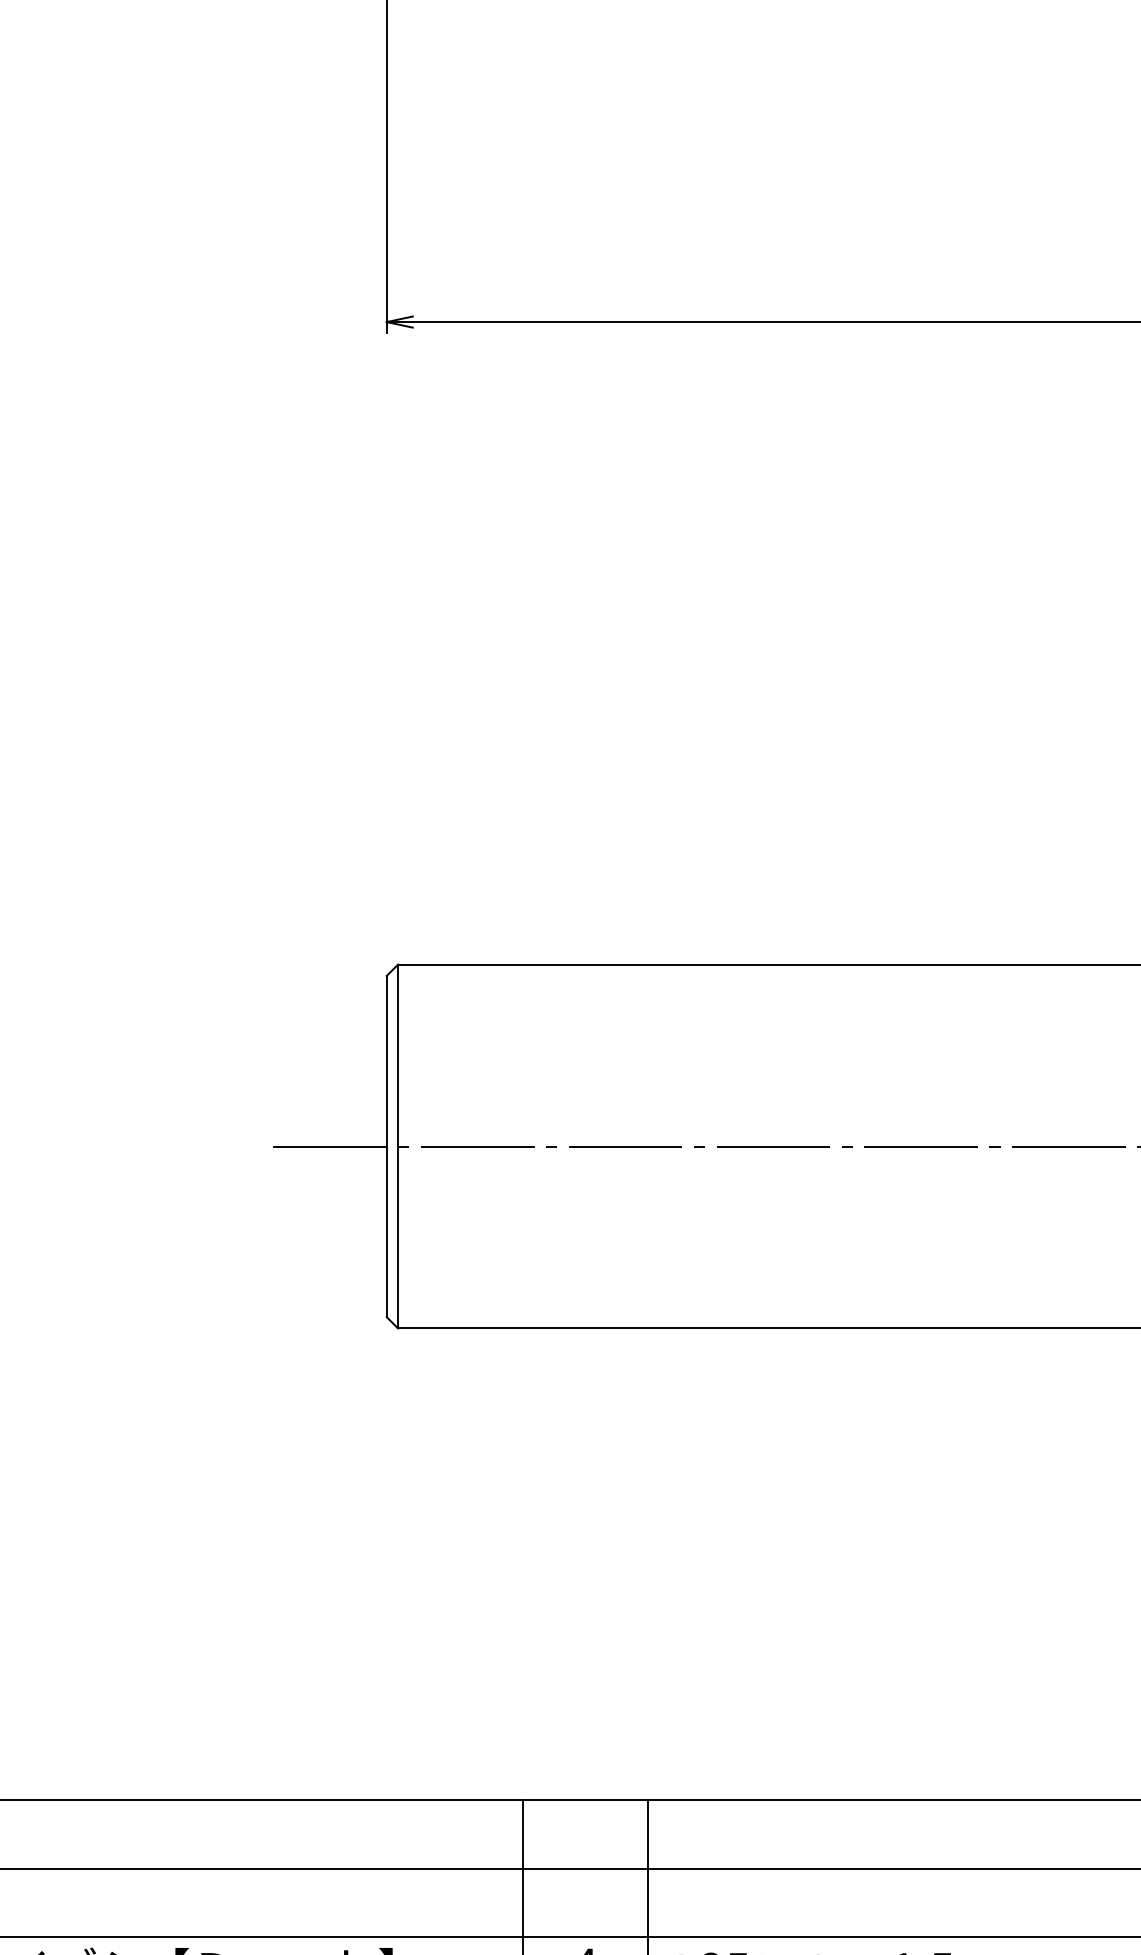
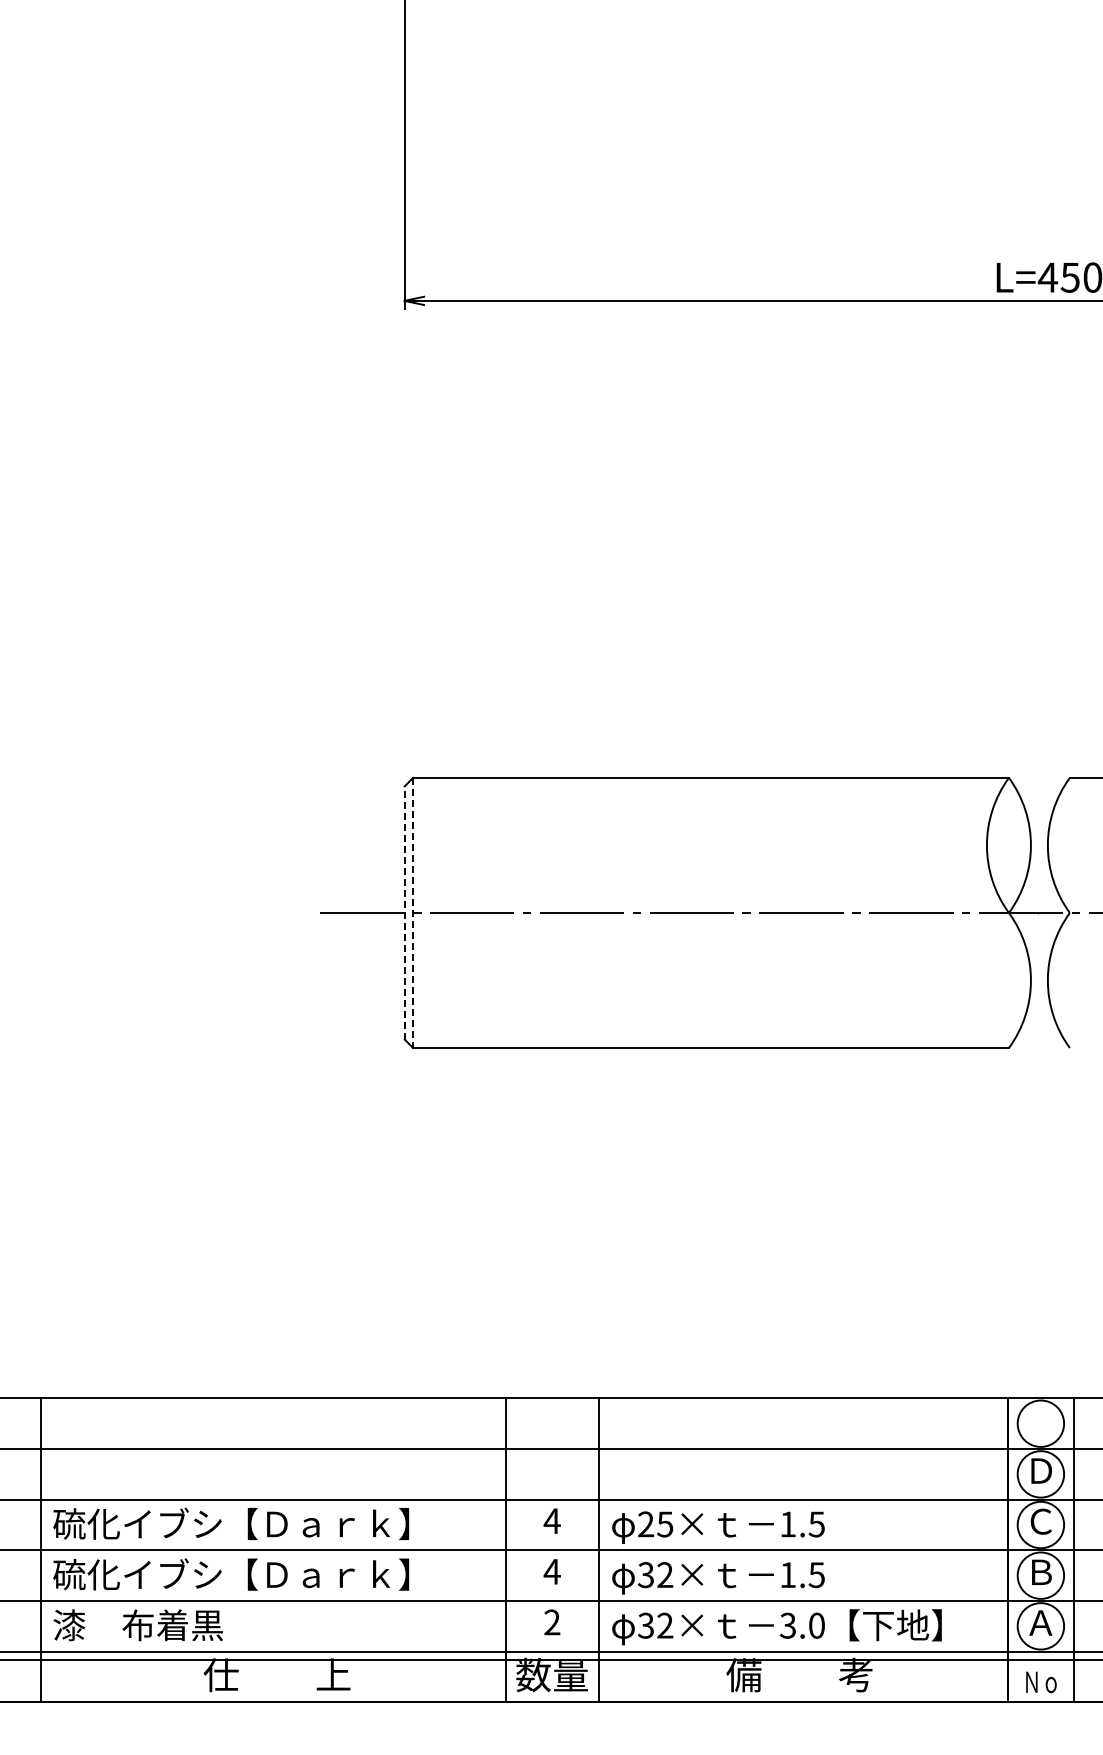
line: (386, 1145) -> (404, 912), solid -> dashed
line: (398, 1147) -> (413, 913), solid -> dashed

